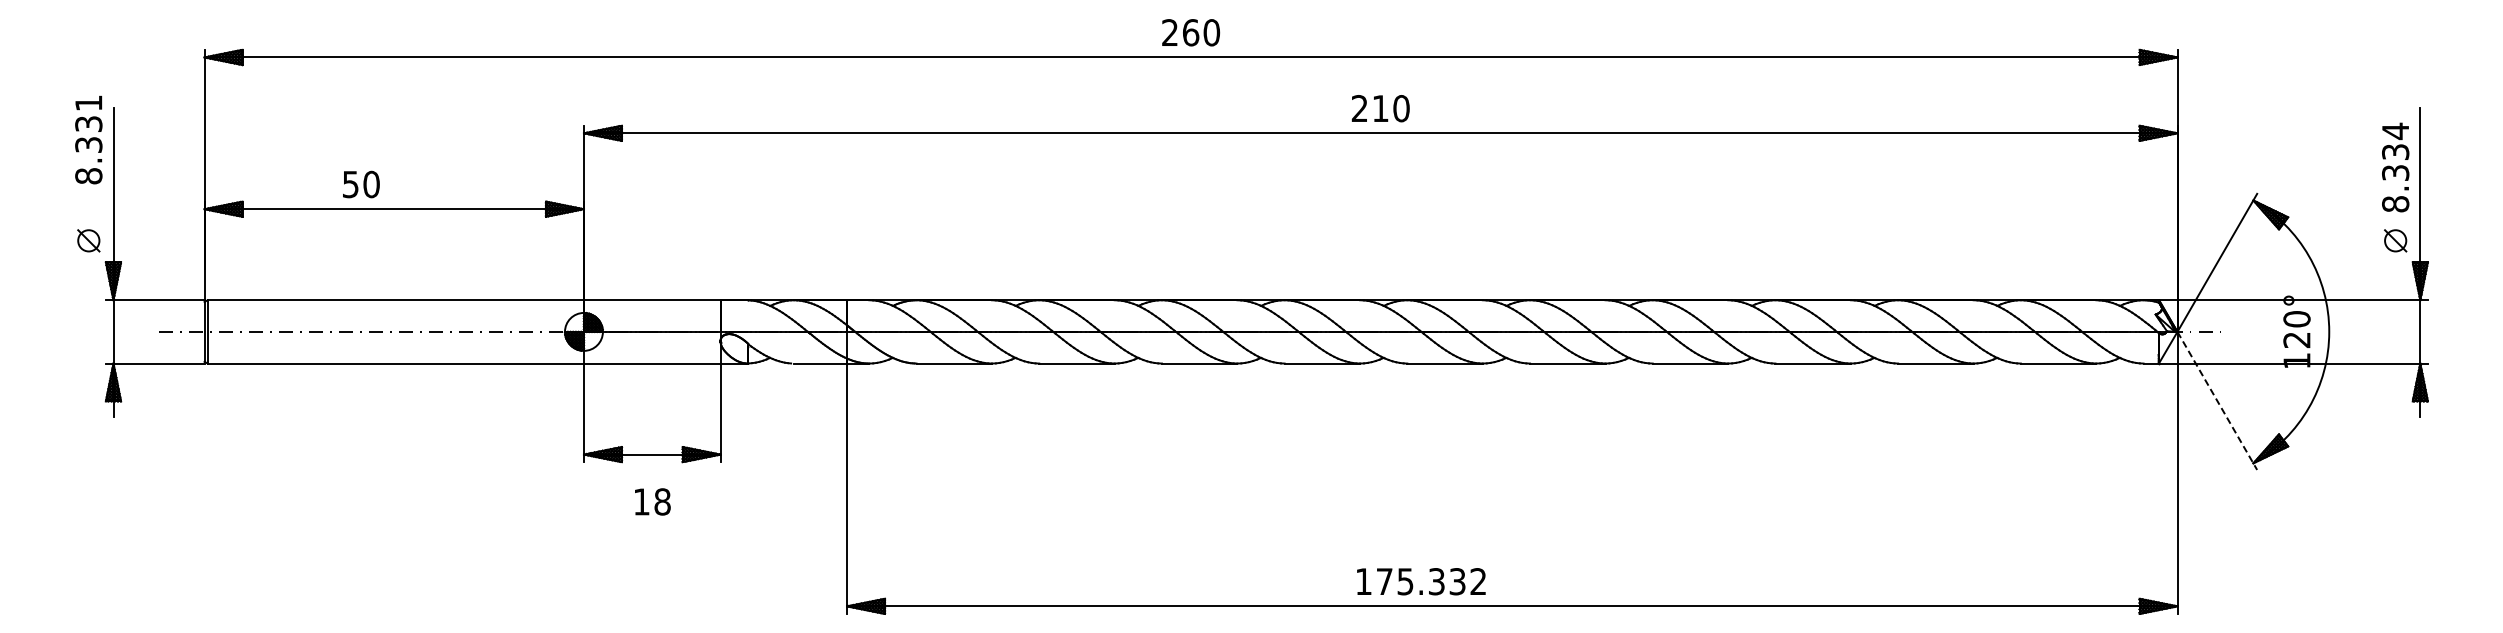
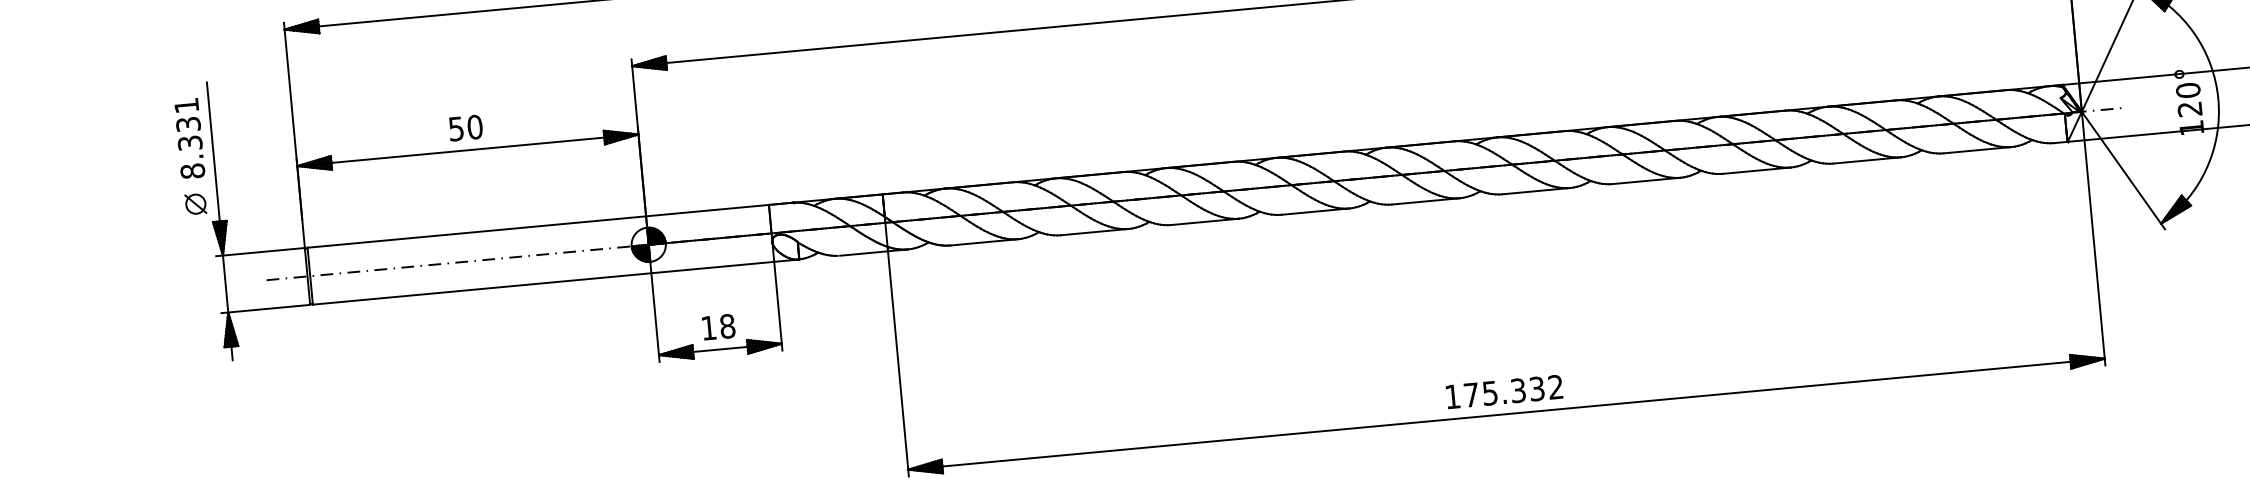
text: (88, 139) -> (189, 138), moved
text: (361, 184) -> (466, 128), moved
line: (2217, 400) -> (2123, 170), dashed -> solid
text: (652, 501) -> (718, 326), moved
text: (1421, 581) -> (1504, 391), moved

